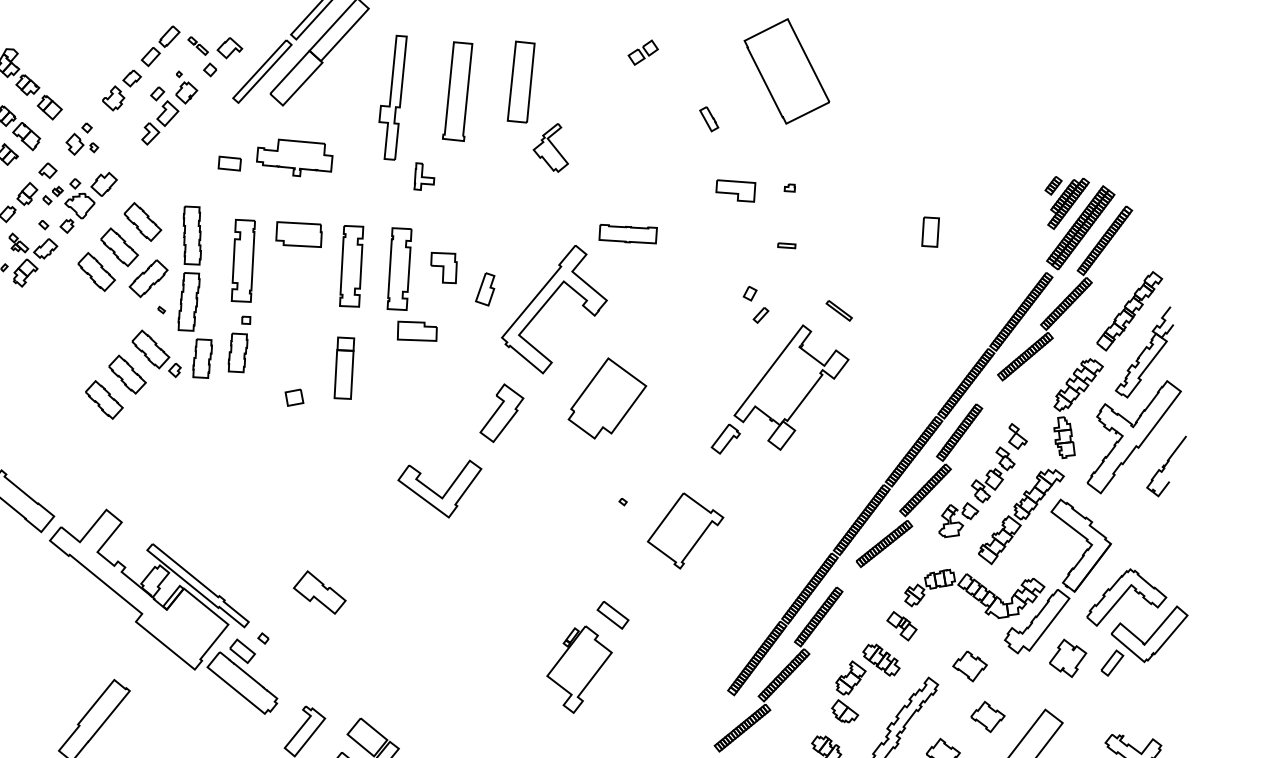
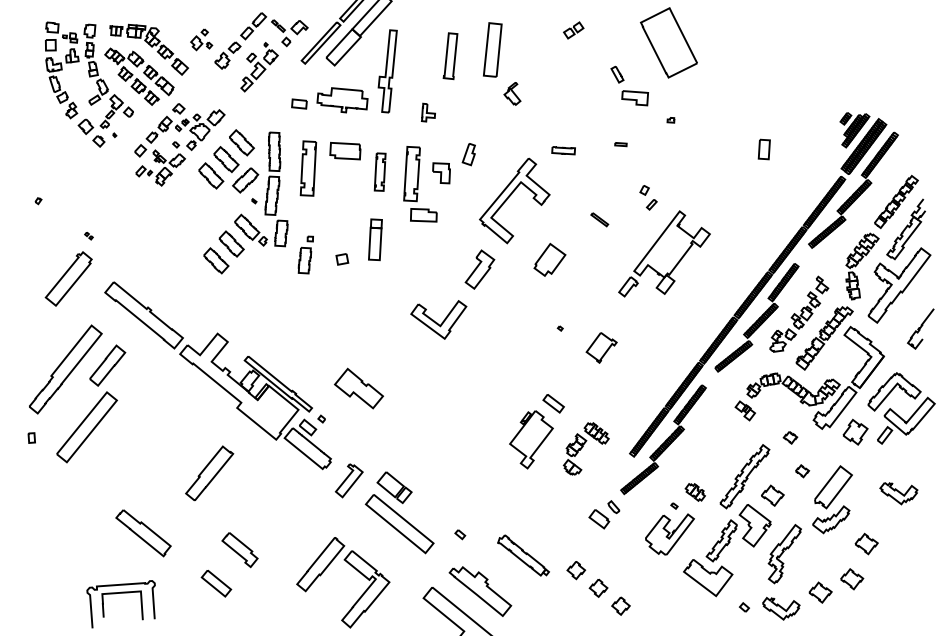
part: (457, 90) -> (450, 55), size x0.7
part: (392, 97) -> (387, 71), moved
part: (82, 138) -> (201, 39), moved
part: (550, 147) -> (512, 93), size x0.7
part: (734, 191) -> (634, 98), moved
part: (627, 233) -> (563, 150), size x0.6
part: (786, 245) -> (620, 144), moved
part: (350, 265) -> (379, 171), size x0.7
part: (484, 289) -> (468, 154), moved
part: (838, 310) -> (599, 219), moved
part: (238, 343) -> (305, 254), moved
part: (606, 397) -> (549, 259), size x0.6
curve: (1166, 465) -> (920, 328), moved
part: (685, 530) -> (601, 347), size x0.6
part: (320, 592) -> (359, 388), size x1.4
part: (970, 666) -> (790, 437), size x0.6
part: (864, 682) -> (585, 448), moved
part: (988, 717) -> (802, 471), size x0.6

